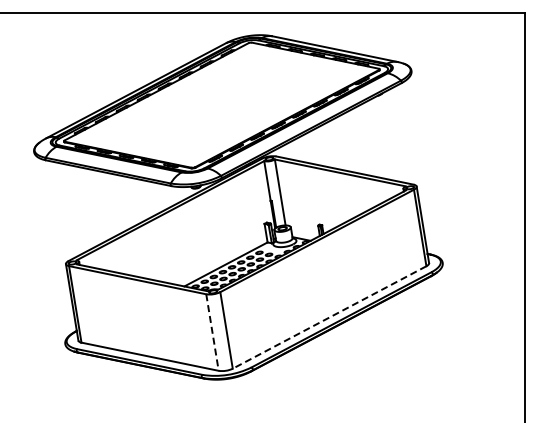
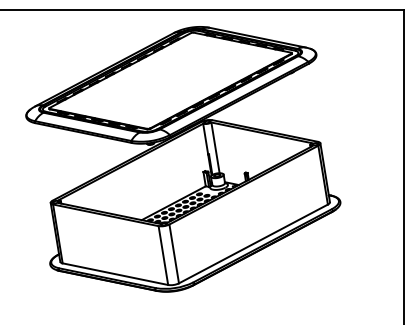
line: (329, 317) -> (253, 244), dashed -> solid
line: (212, 332) -> (163, 255), dashed -> solid

